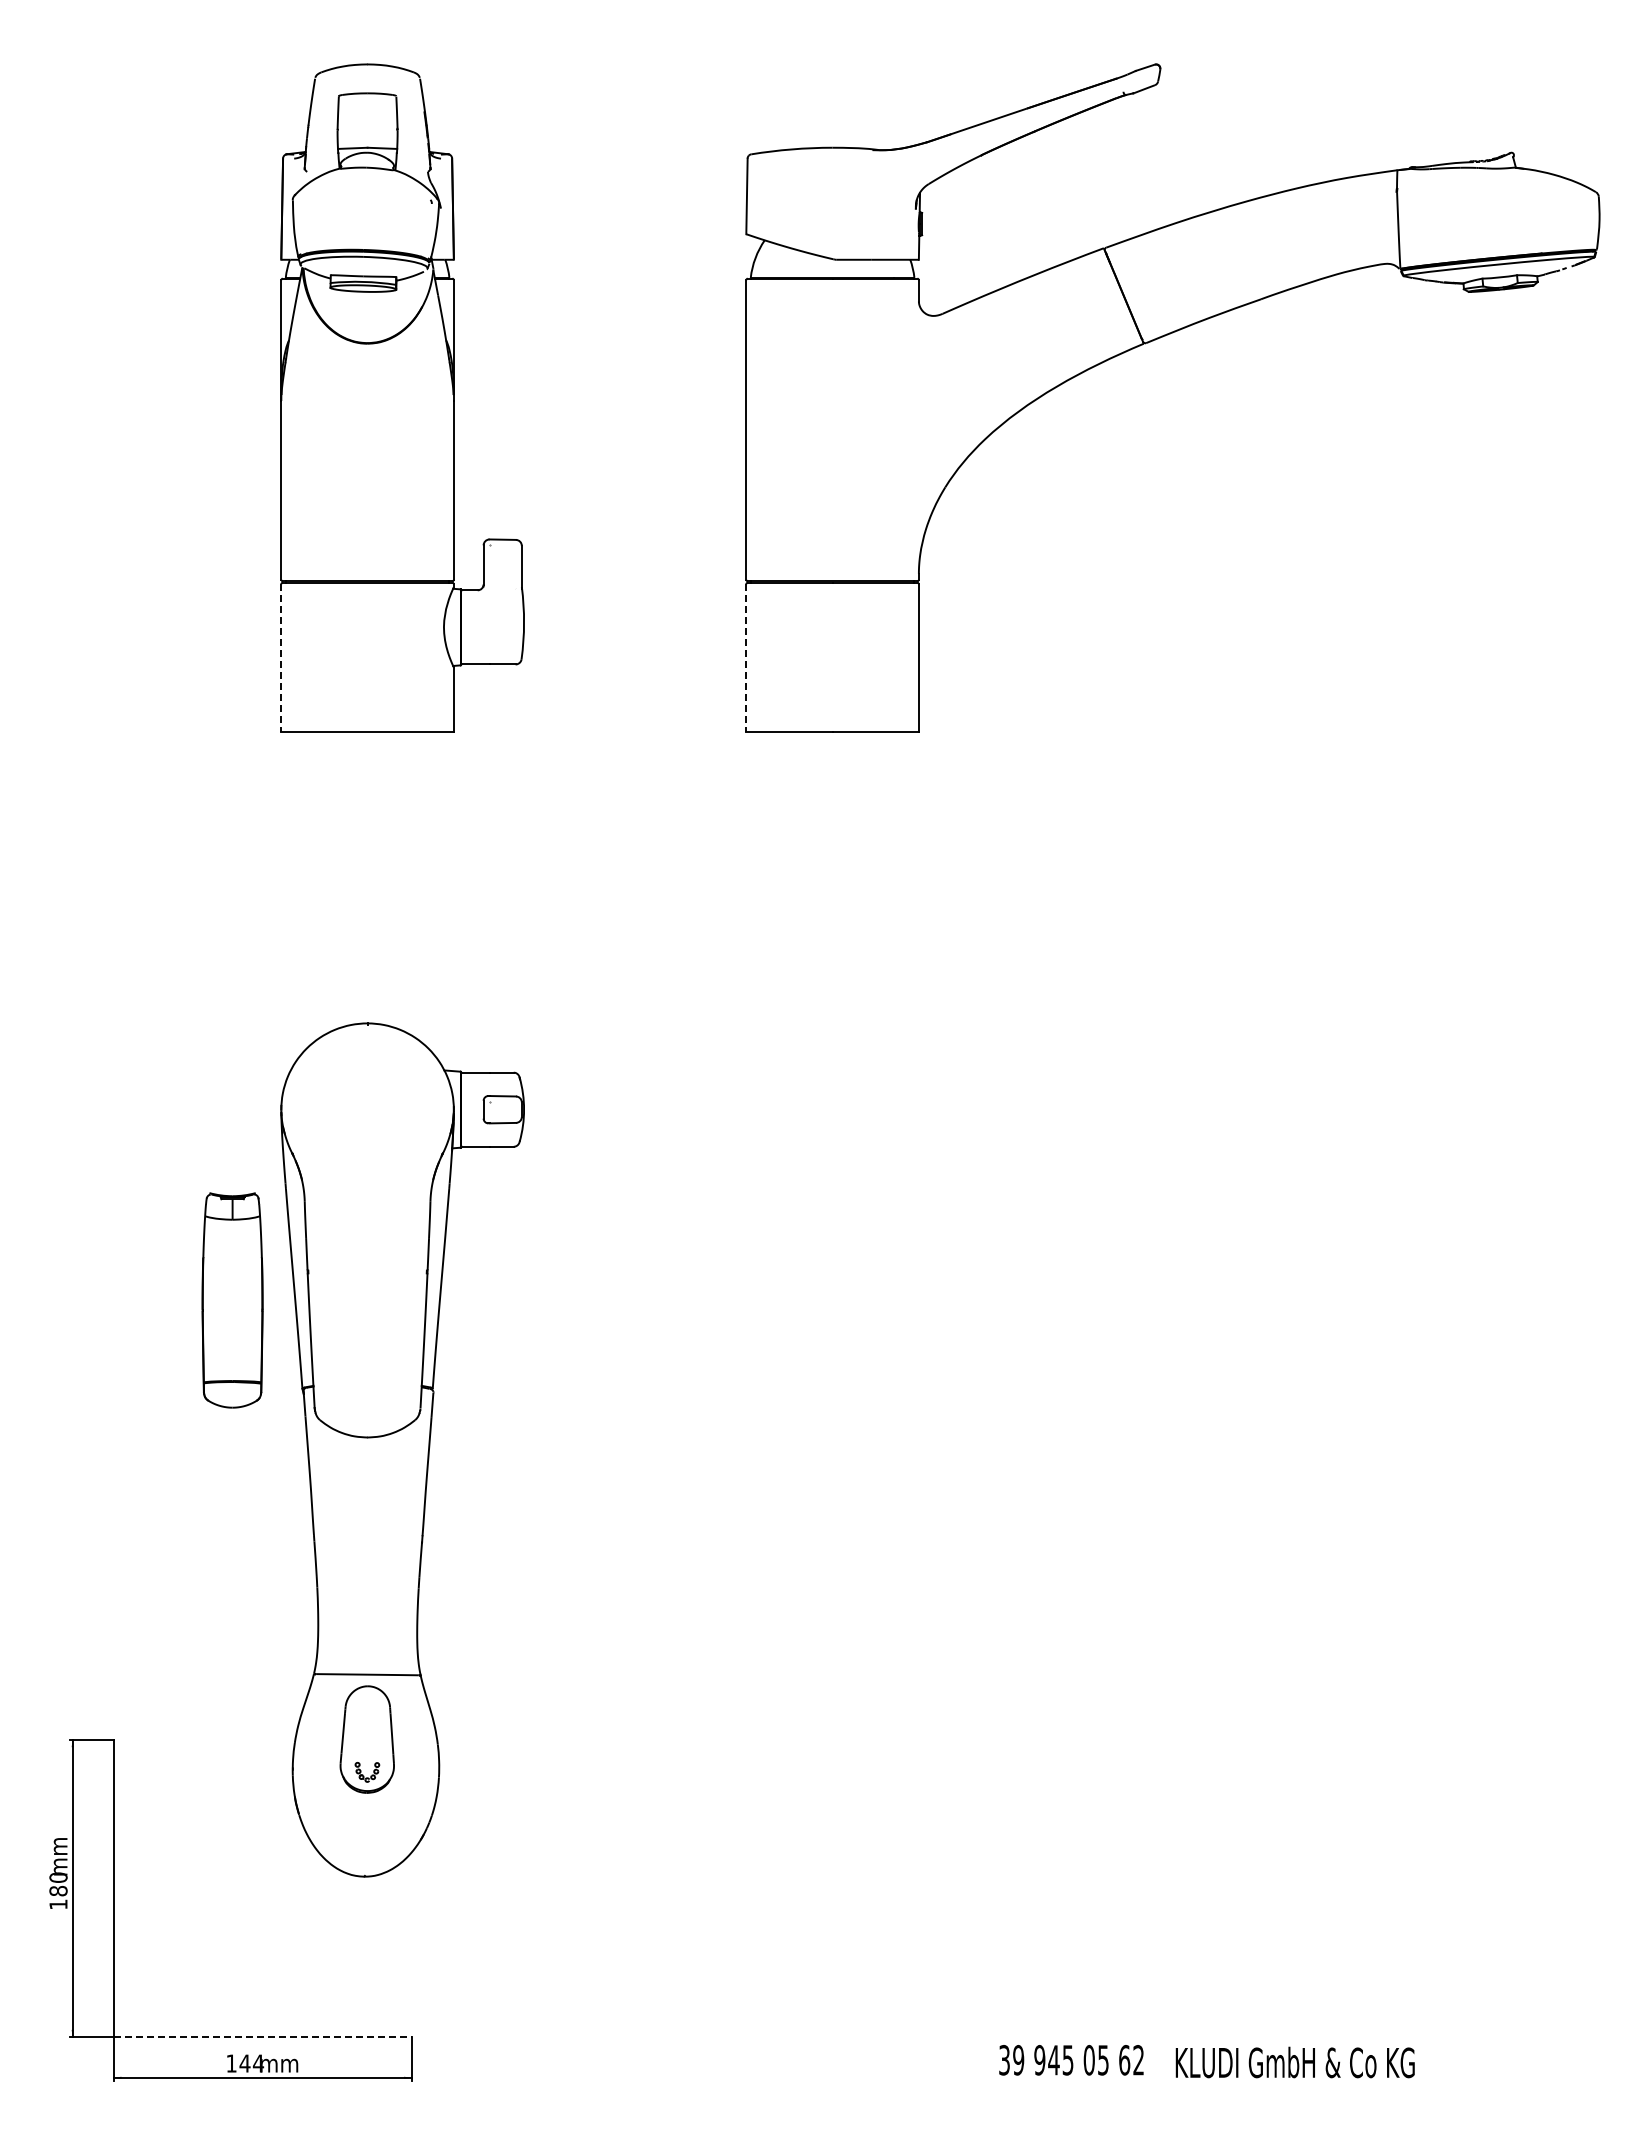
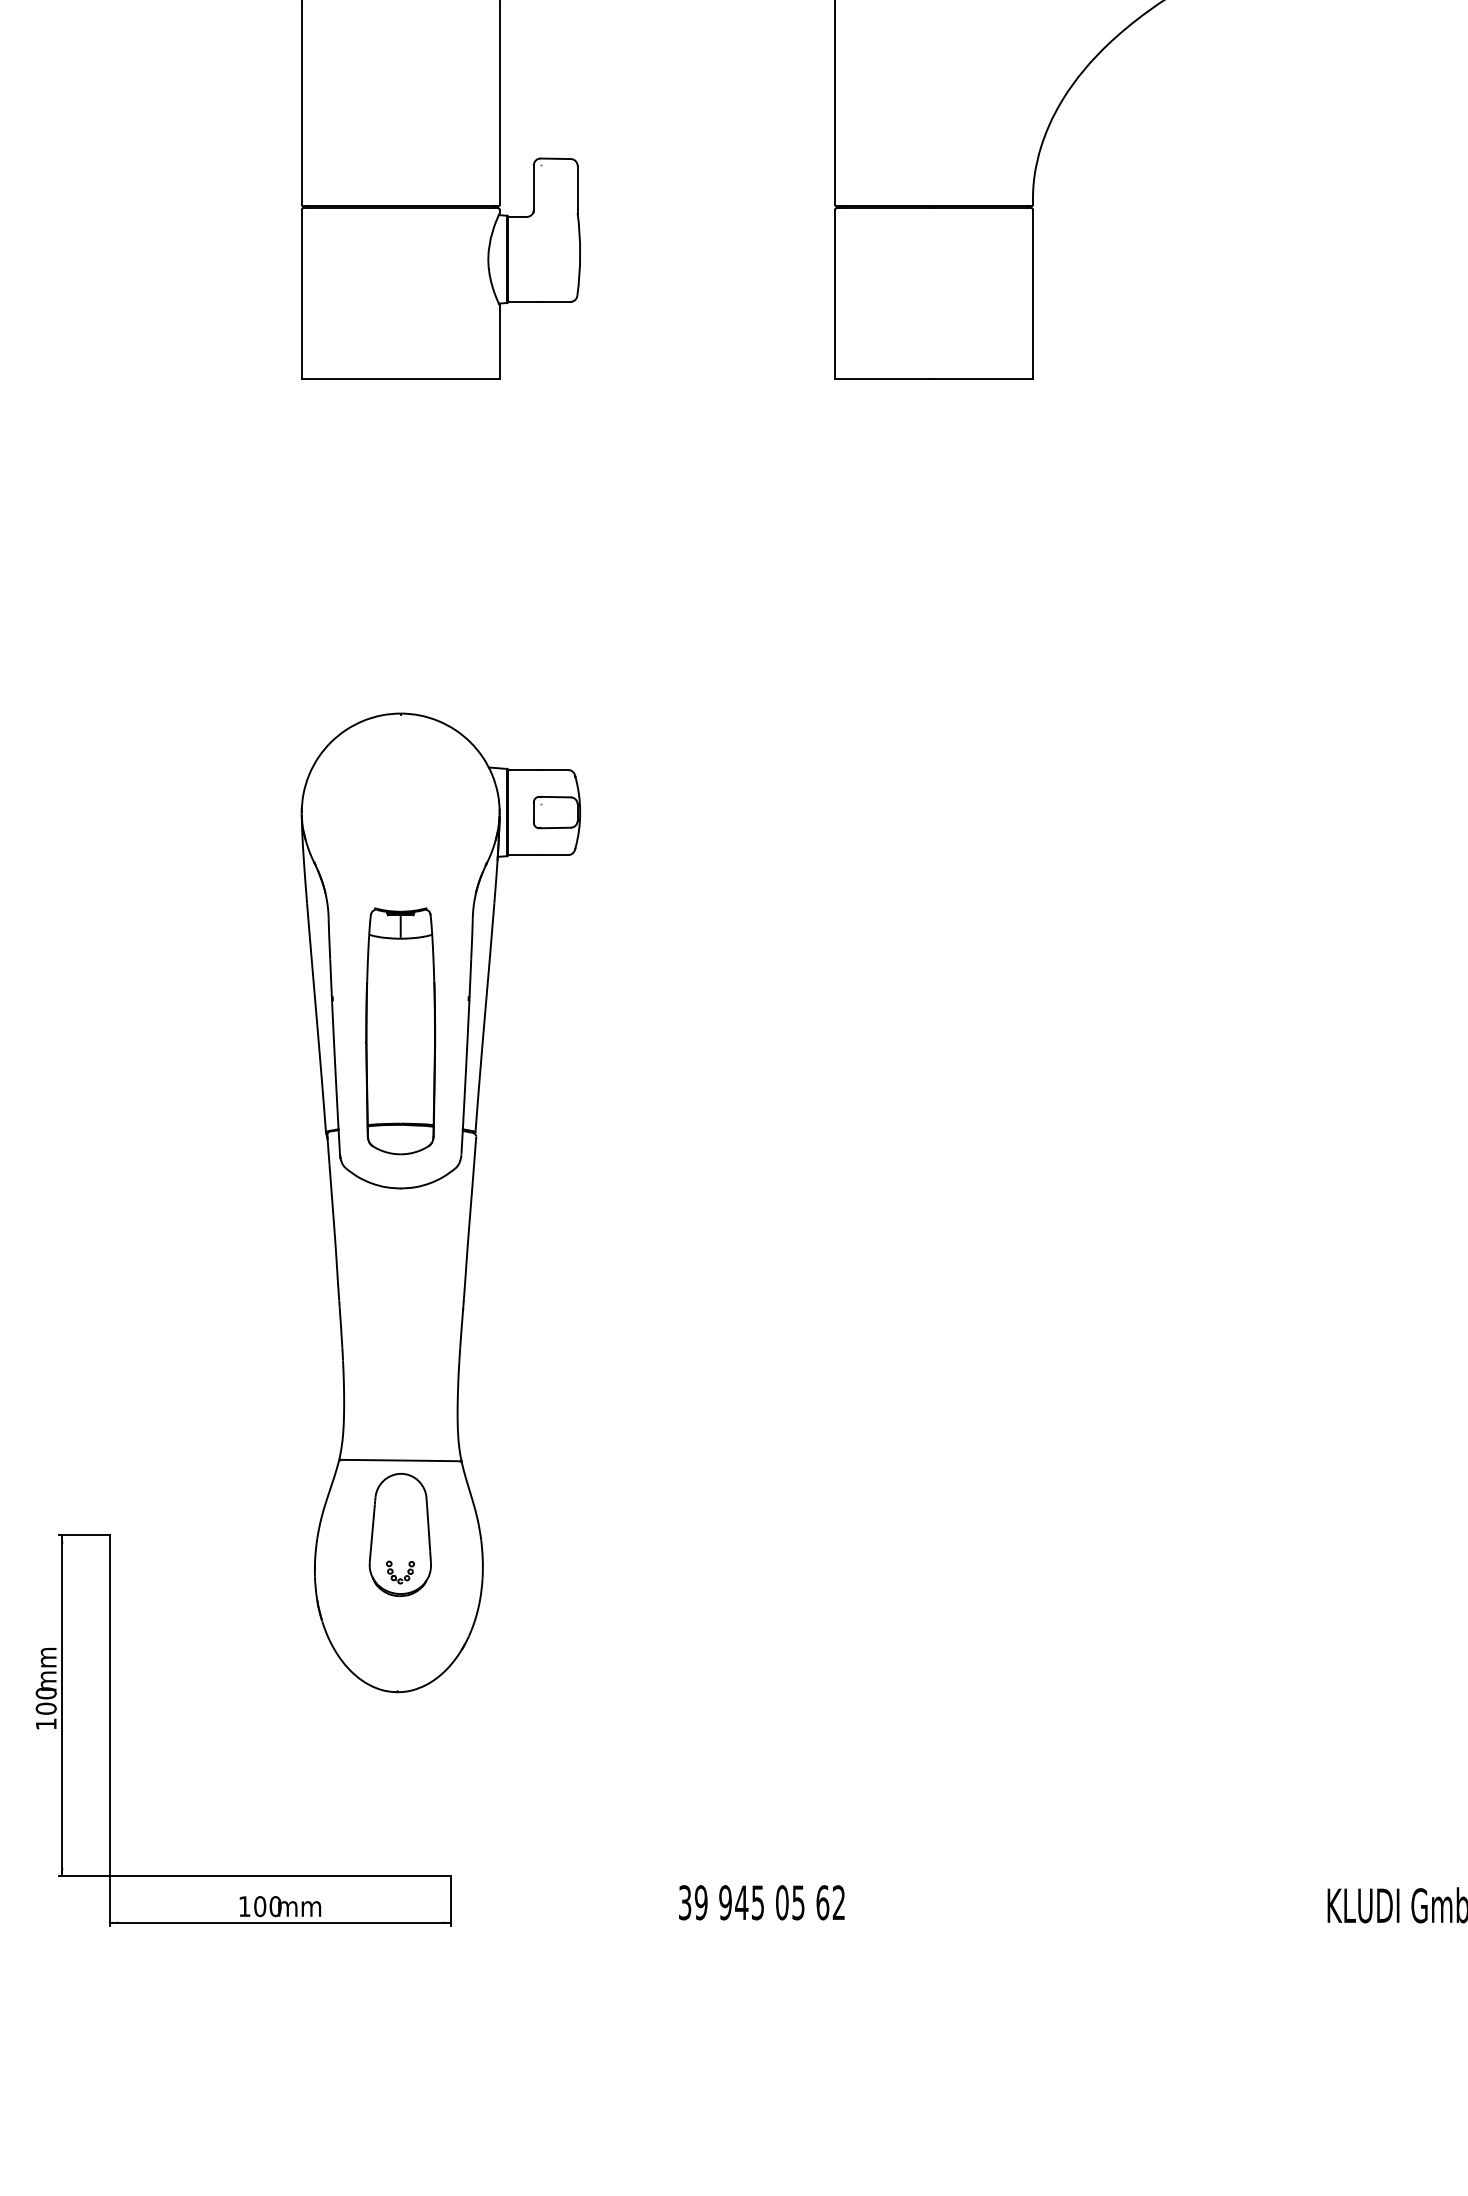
line: (281, 657) -> (301, 293), dashed -> solid
line: (746, 657) -> (835, 293), dashed -> solid
part: (232, 1300) -> (400, 1031), moved
text: (58, 1890) -> (46, 1708), 180 -> 100
line: (262, 2037) -> (280, 1876), dashed -> solid
text: (1071, 2060) -> (761, 1903), moved
text: (251, 2063) -> (267, 1906), 144 -> 100

